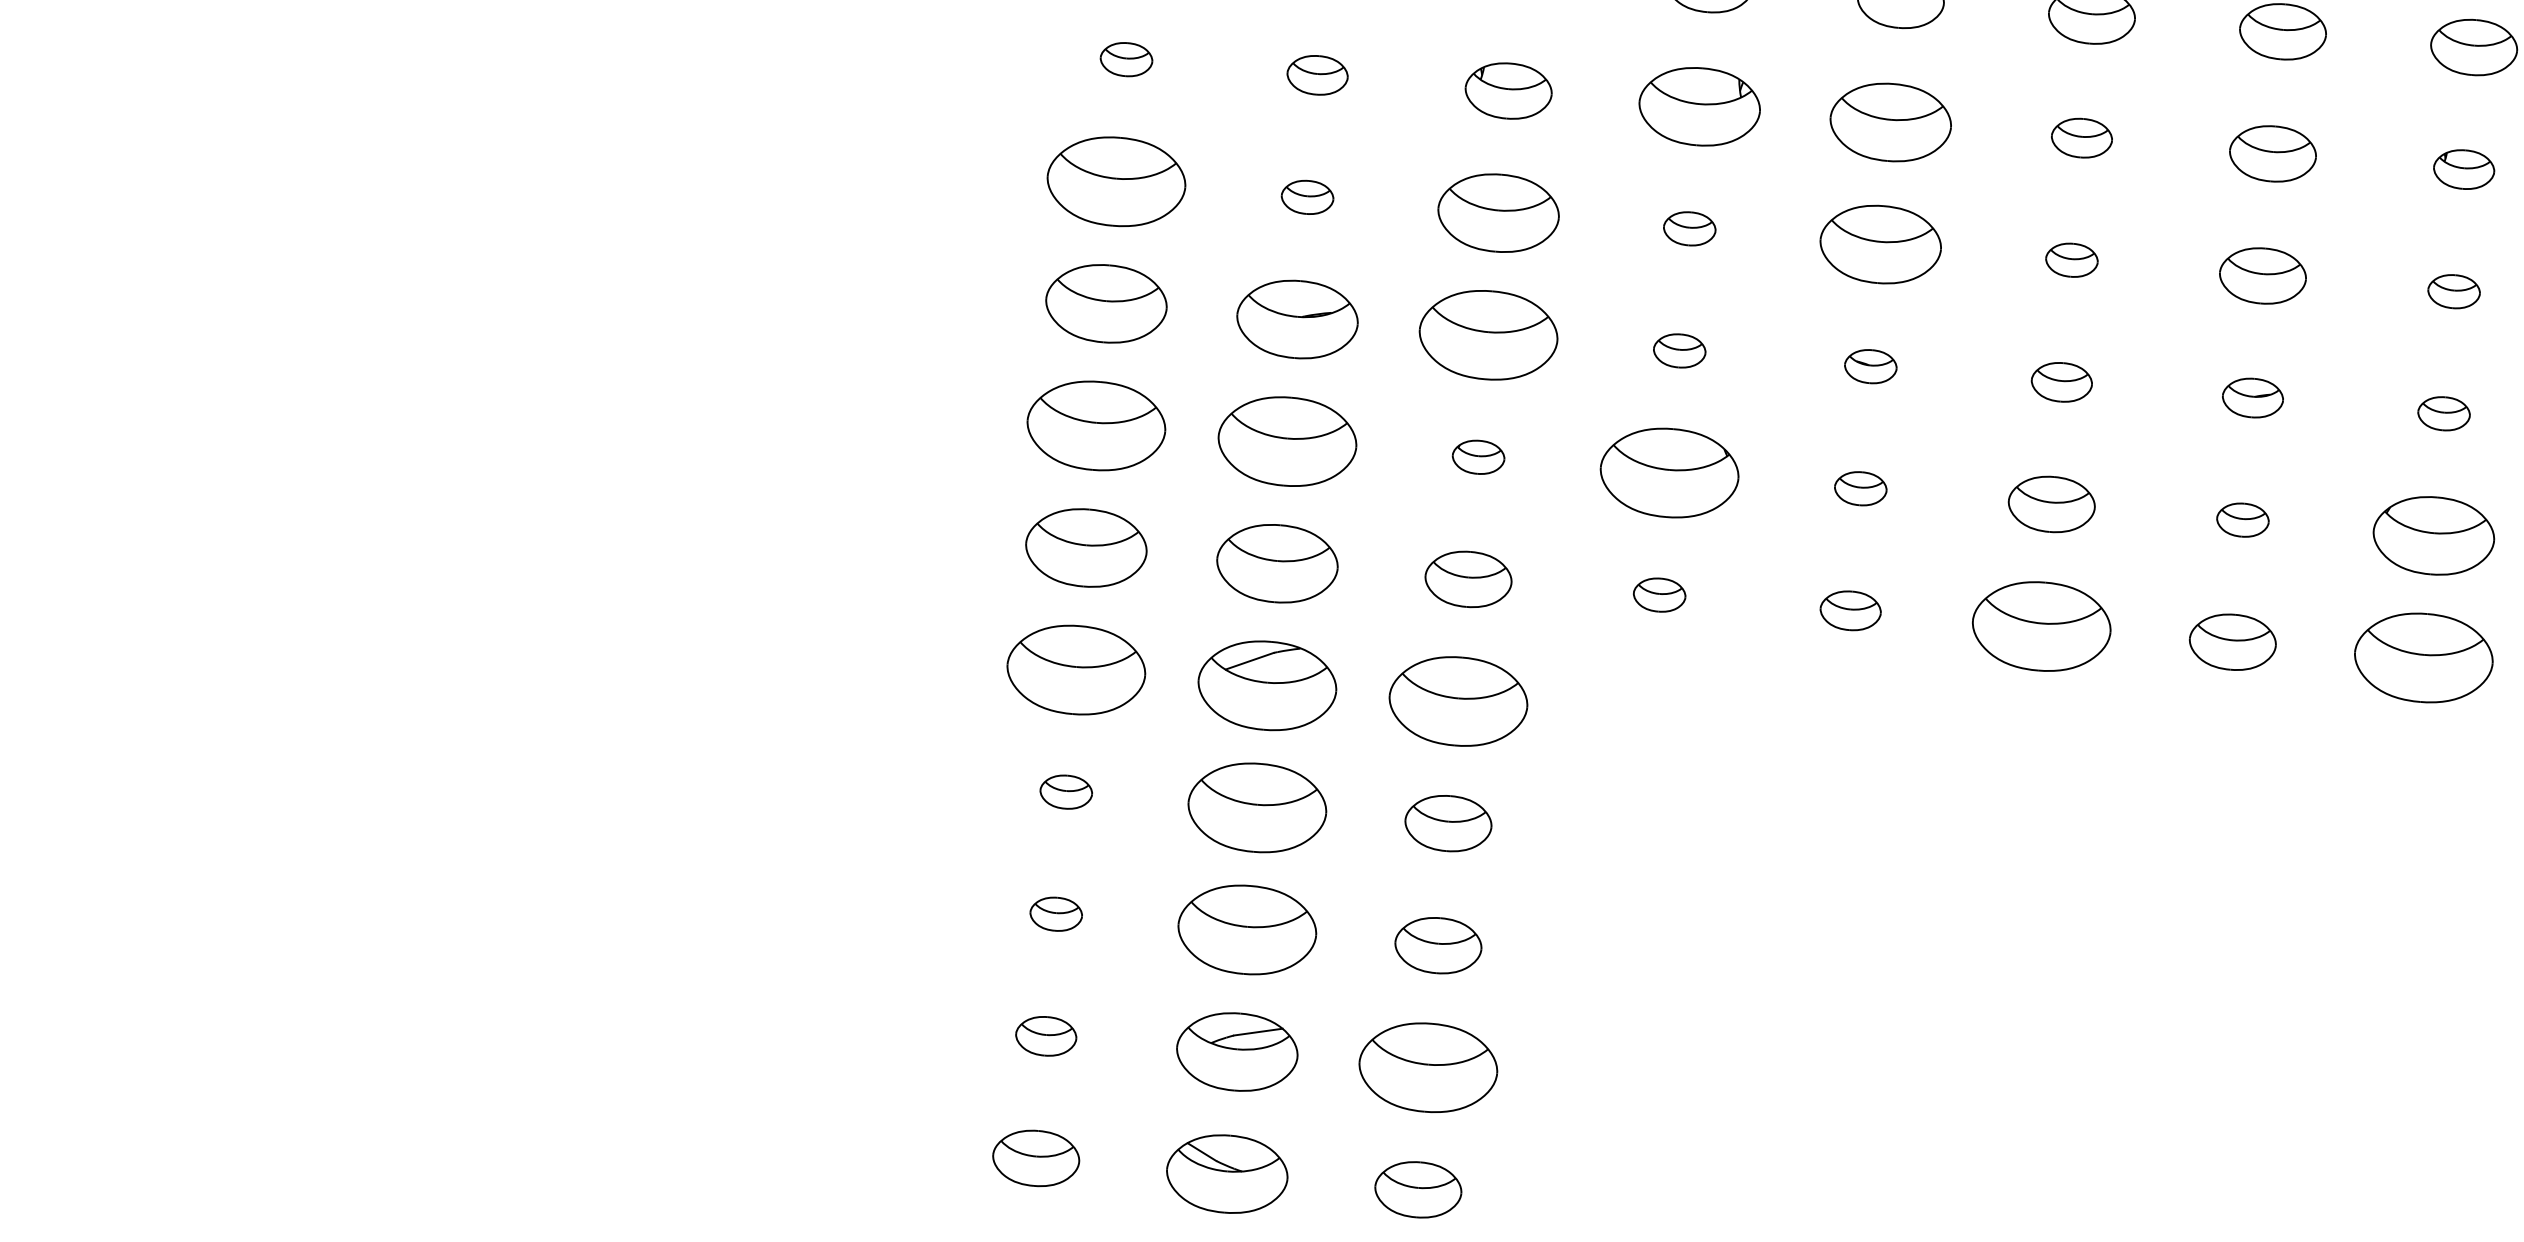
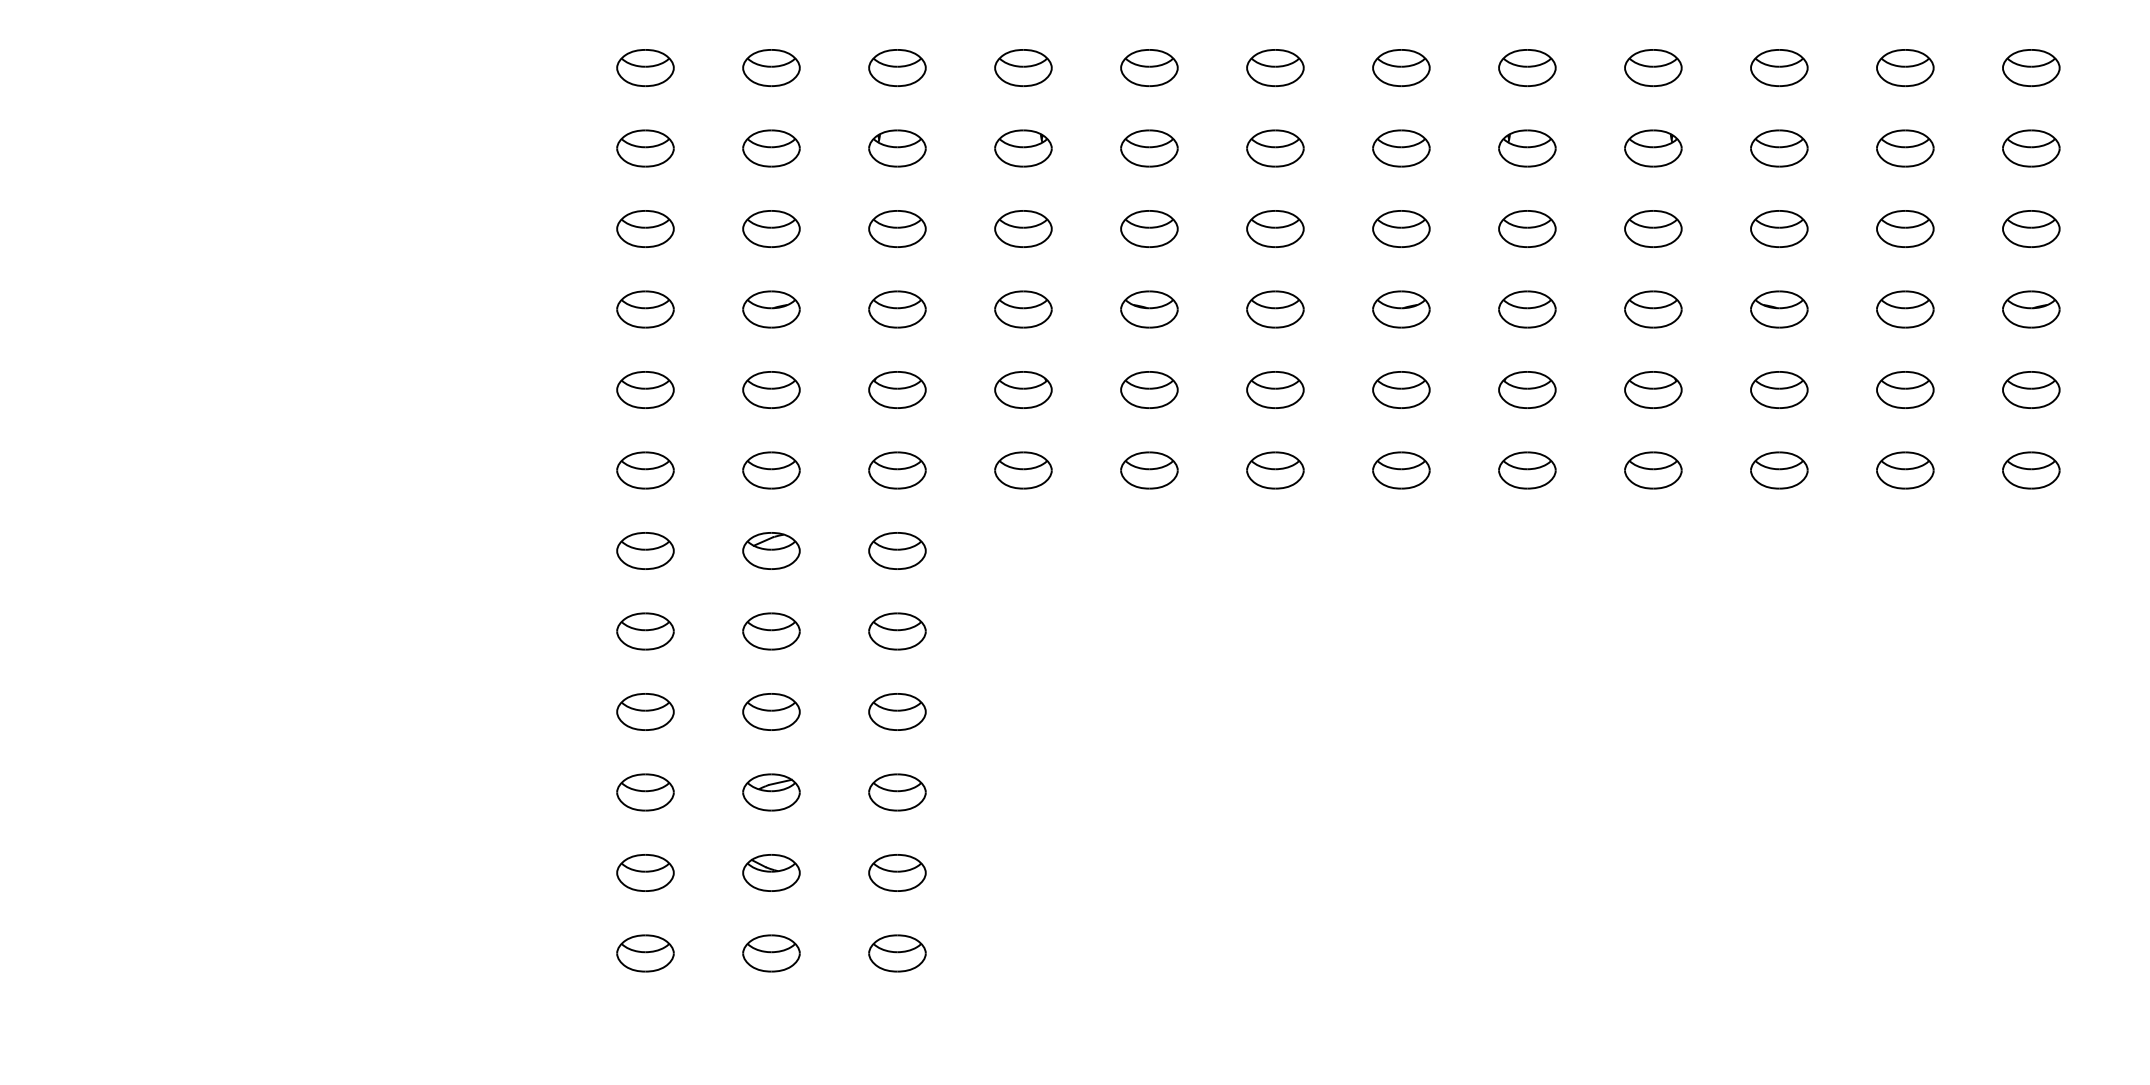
part: (1126, 59) -> (645, 148), size x1.67
part: (1317, 75) -> (771, 148), size x1.43
part: (1699, 106) -> (1023, 148), size x0.71
part: (1890, 122) -> (1149, 148), size x0.71
part: (2082, 138) -> (1275, 148), size x1.43
part: (2464, 169) -> (1527, 148), size x1.43
part: (1116, 180) -> (645, 228), size x0.62
part: (1307, 196) -> (771, 228), size x1.67
part: (1498, 212) -> (897, 228), size x0.71
part: (1689, 228) -> (1023, 228), size x1.67
part: (1880, 243) -> (1149, 228), size x0.71
part: (2072, 259) -> (1275, 228), size x1.67
part: (2454, 290) -> (1527, 228), size x1.67
part: (1106, 303) -> (645, 309), size x0.71
part: (1297, 319) -> (771, 309), size x0.71
part: (1488, 335) -> (897, 309), size x0.62
part: (1679, 350) -> (1023, 309), size x1.67
part: (1870, 366) -> (1149, 309), size x1.67
part: (2061, 382) -> (1275, 309), size x1.43
part: (2253, 398) -> (1401, 309), size x1.43
part: (2444, 413) -> (1527, 309), size x1.67
part: (1096, 425) -> (645, 389), size x0.62
part: (1287, 440) -> (771, 389), size x0.62
part: (1478, 456) -> (897, 389), size x1.67
part: (1669, 472) -> (1023, 389), size x0.62
part: (1860, 487) -> (1149, 389), size x1.67
part: (2243, 519) -> (1401, 389), size x1.67
part: (2434, 535) -> (1527, 389), size x0.71
part: (1086, 548) -> (645, 470), size x0.71
part: (1277, 563) -> (771, 470), size x0.71
part: (1659, 595) -> (1023, 470), size x1.67
part: (1850, 610) -> (1149, 470), size x1.43
part: (2041, 626) -> (1275, 470), size x0.62
part: (2424, 657) -> (1527, 470), size x0.62
part: (1076, 669) -> (645, 550), size x0.62
part: (1267, 685) -> (771, 550), size x0.62
part: (1458, 700) -> (897, 550), size x0.62
part: (1066, 792) -> (645, 631), size x1.67
part: (1257, 807) -> (771, 631), size x0.62
part: (1056, 913) -> (645, 711), size x1.67
part: (1247, 929) -> (771, 711), size x0.62
part: (1046, 1036) -> (645, 792), size x1.43
part: (1237, 1052) -> (771, 792), size x0.71
part: (1428, 1067) -> (897, 792), size x0.62
part: (1227, 1173) -> (771, 872), size x0.71

